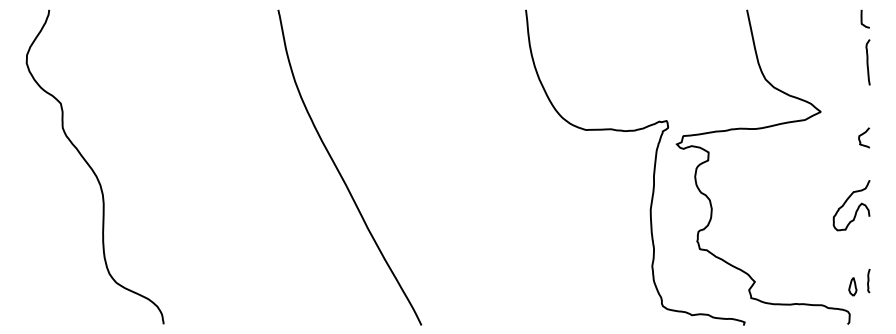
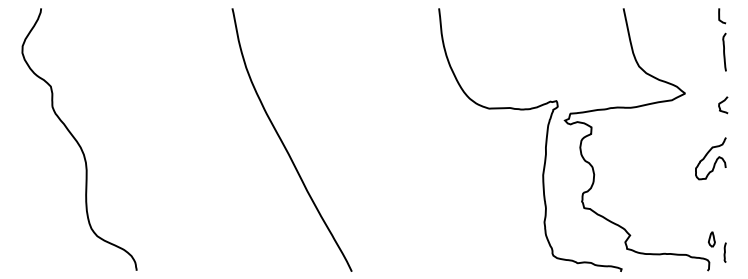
curve: (861, 135) -> (721, 103), moved
curve: (847, 201) -> (707, 155), moved
line: (867, 280) -> (724, 252), moved

